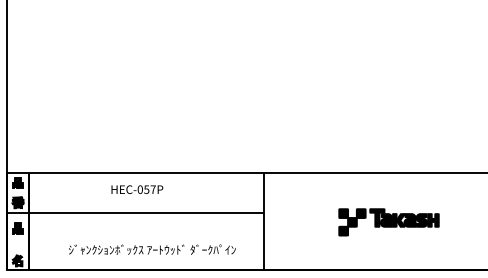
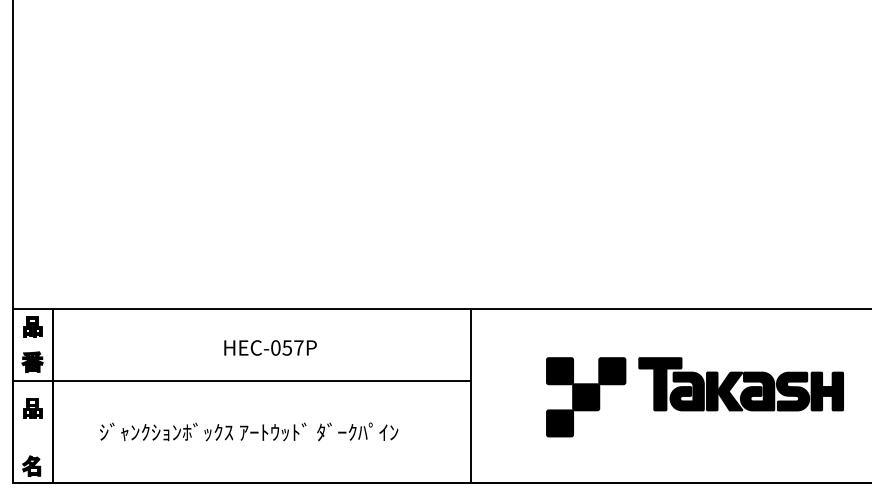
text: (137, 189) -> (270, 347), moved
part: (388, 222) -> (694, 397), size x1.67
text: (152, 249) -> (249, 431), moved

